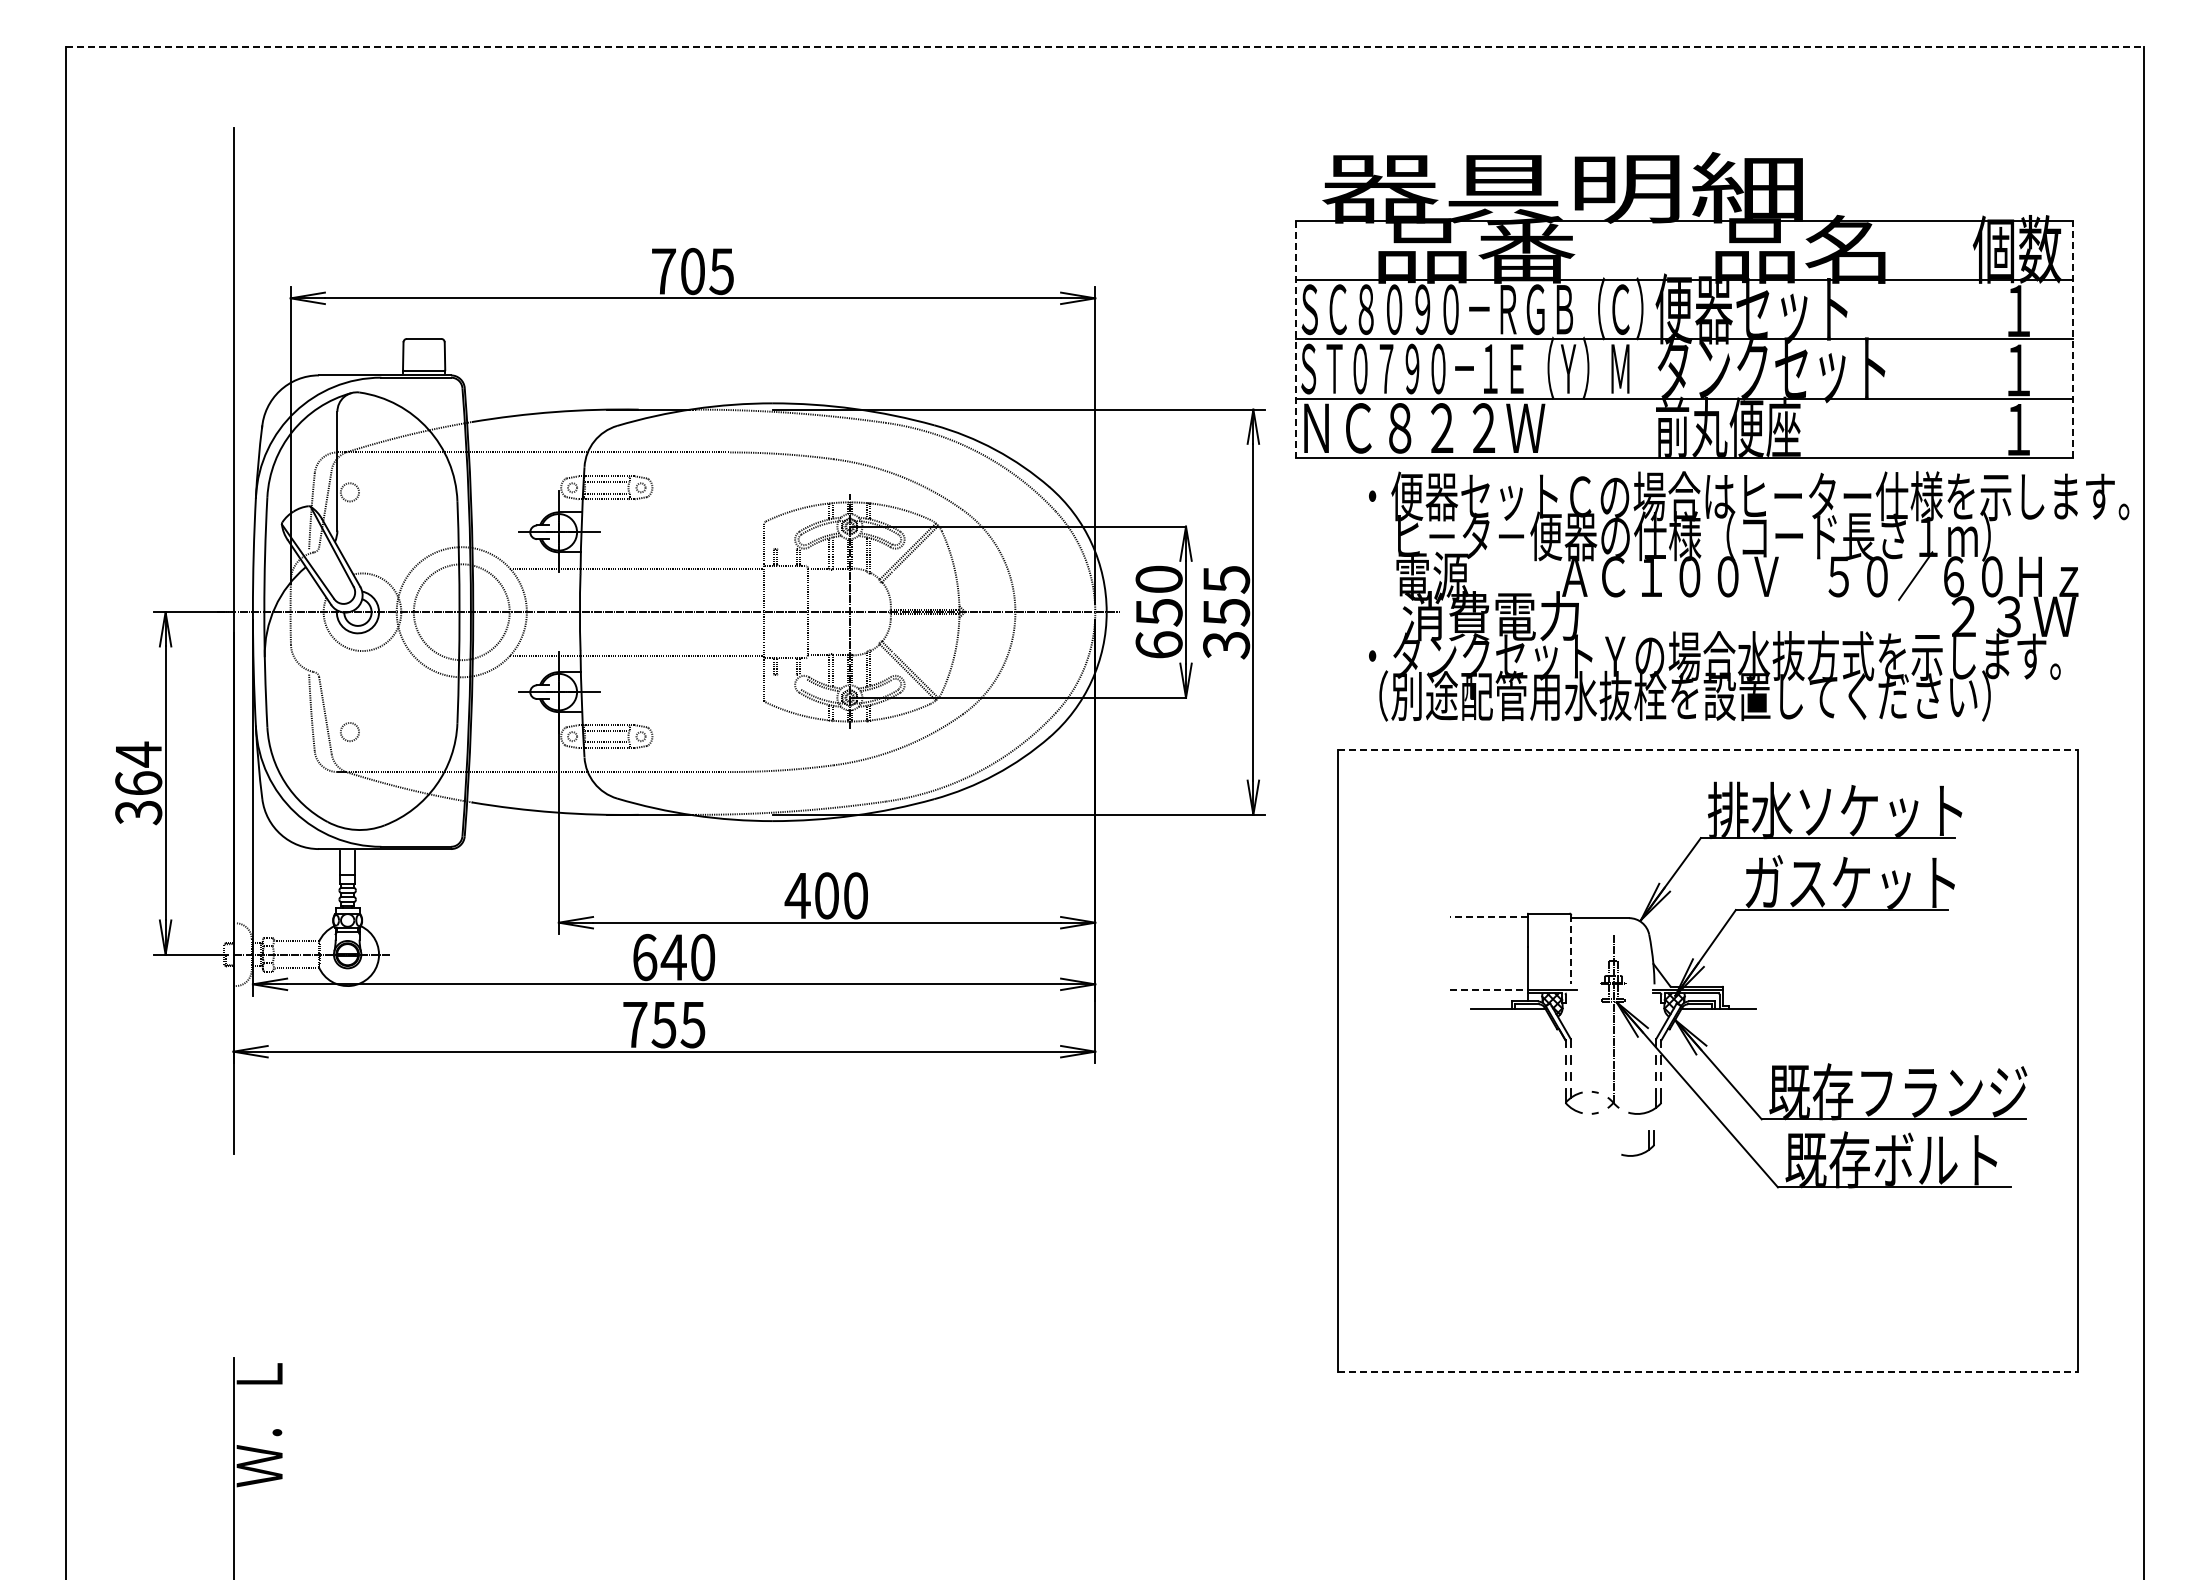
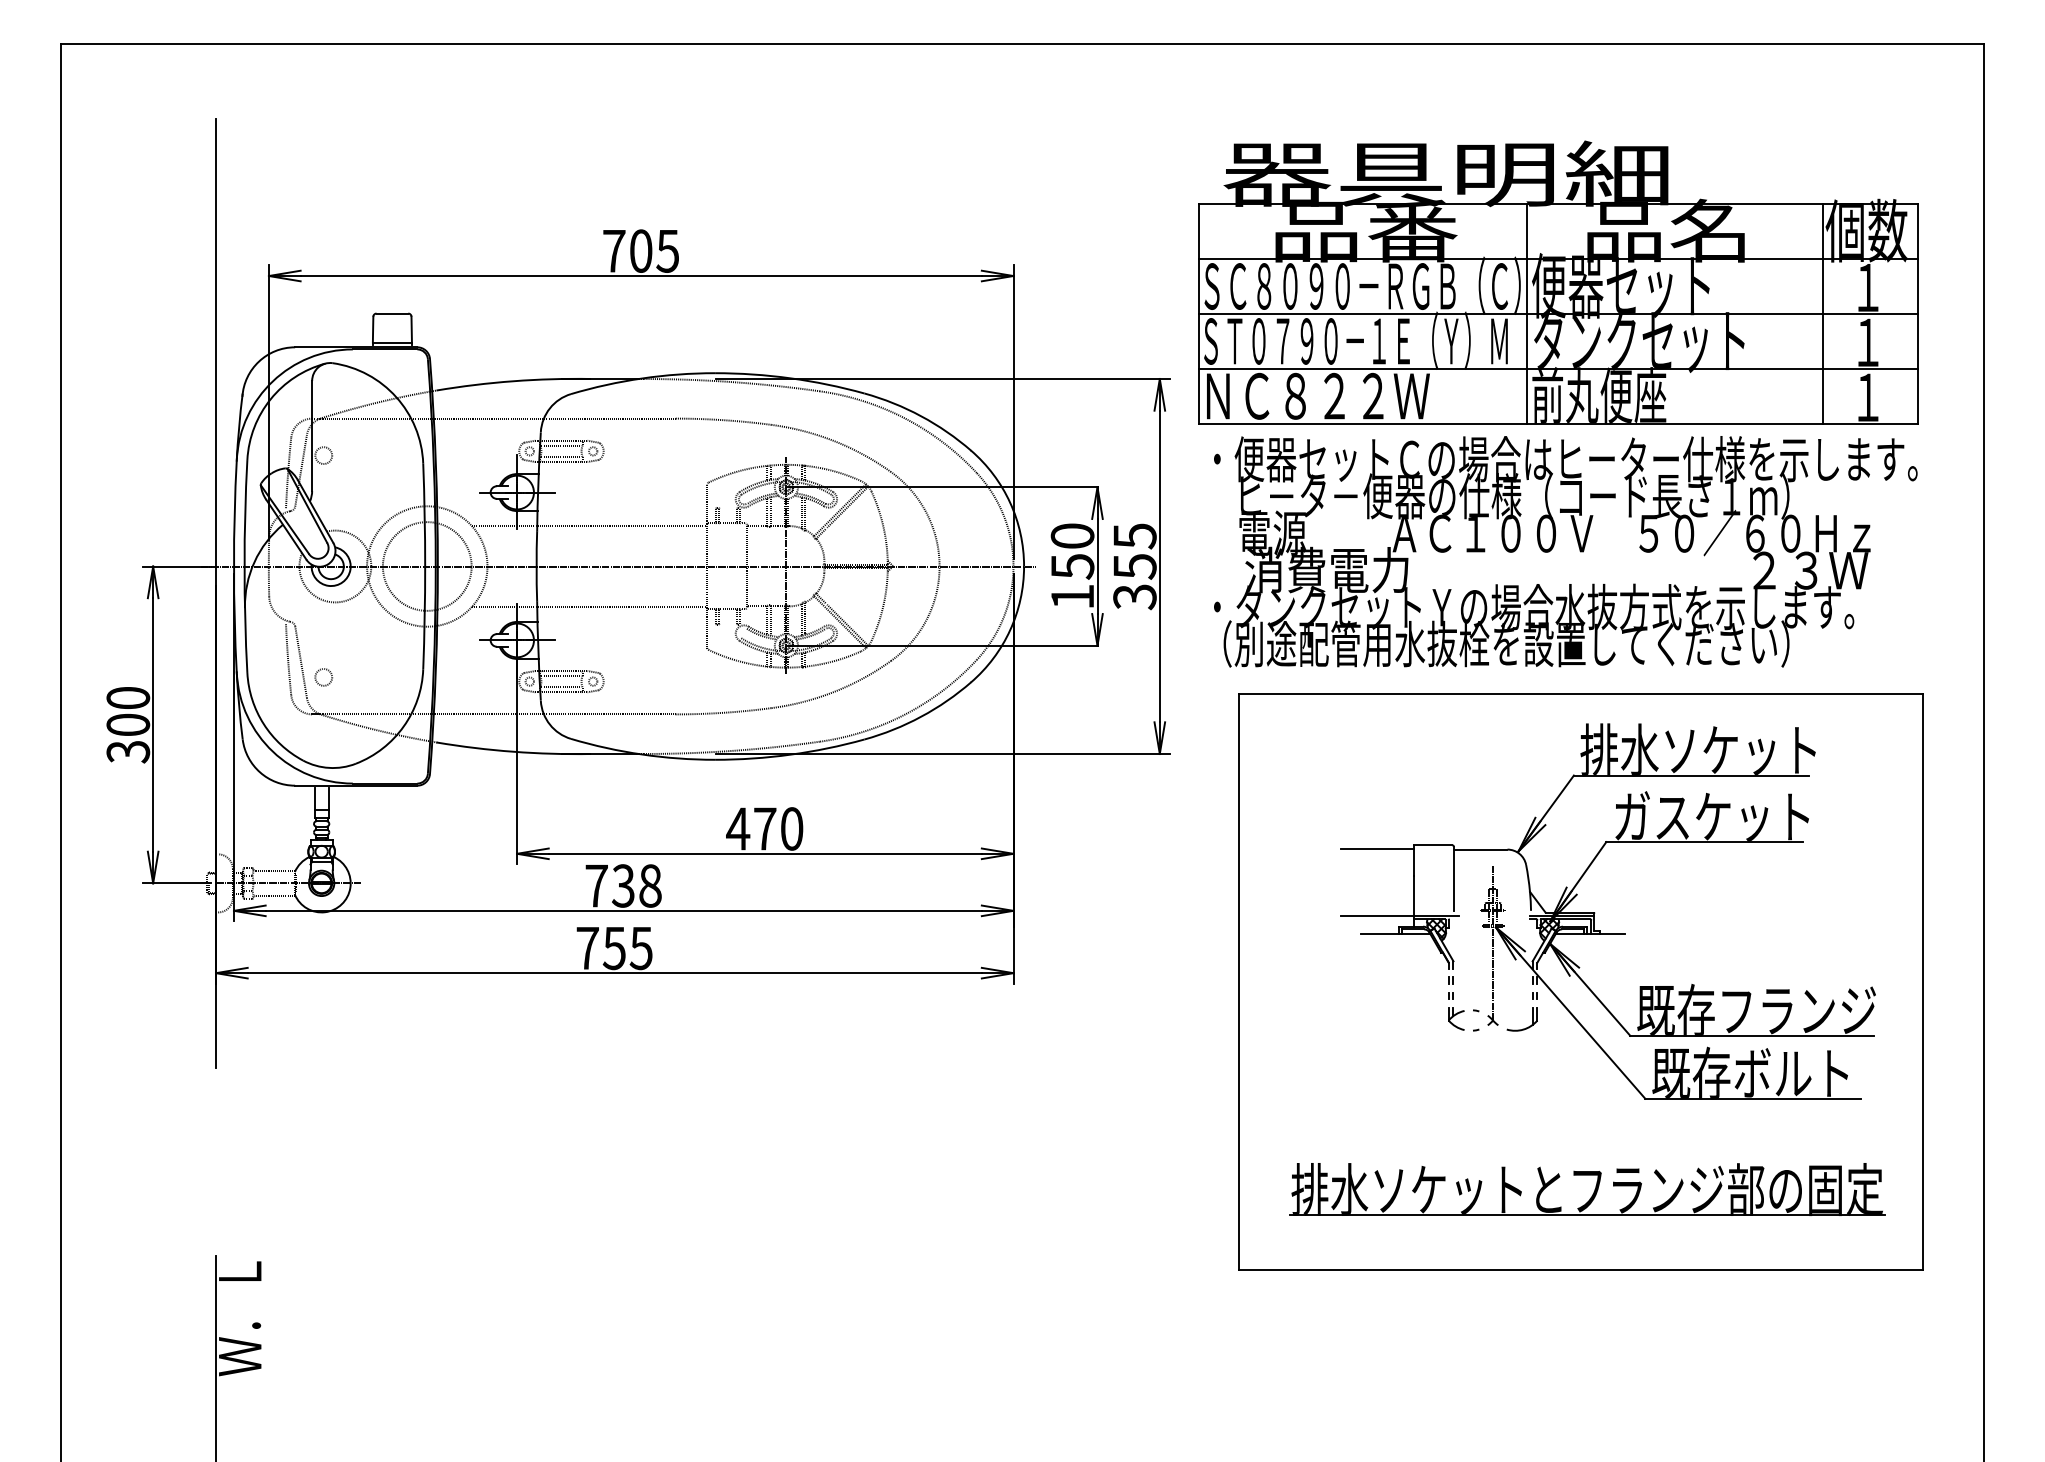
line: (1105, 47) -> (1022, 43), dashed -> solid
line: (1295, 339) -> (1198, 314), dashed -> solid
line: (1650, 339) -> (1527, 314), added
line: (1970, 339) -> (1823, 314), added
line: (2072, 339) -> (1917, 314), dashed -> solid
text: (1749, 596) -> (1566, 551), moved
text: (1158, 644) -> (1072, 596), 650 -> 150
line: (1708, 750) -> (1580, 694), dashed -> solid
text: (138, 768) -> (128, 711), 364 -> 300
text: (827, 895) -> (765, 828), 400 -> 470
line: (1488, 917) -> (1377, 848), dashed -> solid
line: (1571, 949) -> (1454, 878), dashed -> solid
text: (674, 957) -> (624, 886), 640 -> 738
line: (1489, 990) -> (1378, 916), dashed -> solid
part: (1639, 1153) -> (1517, 1067), removed
part: (1722, 1286) -> (1593, 1190), added
line: (1708, 1372) -> (1580, 1270), dashed -> solid

